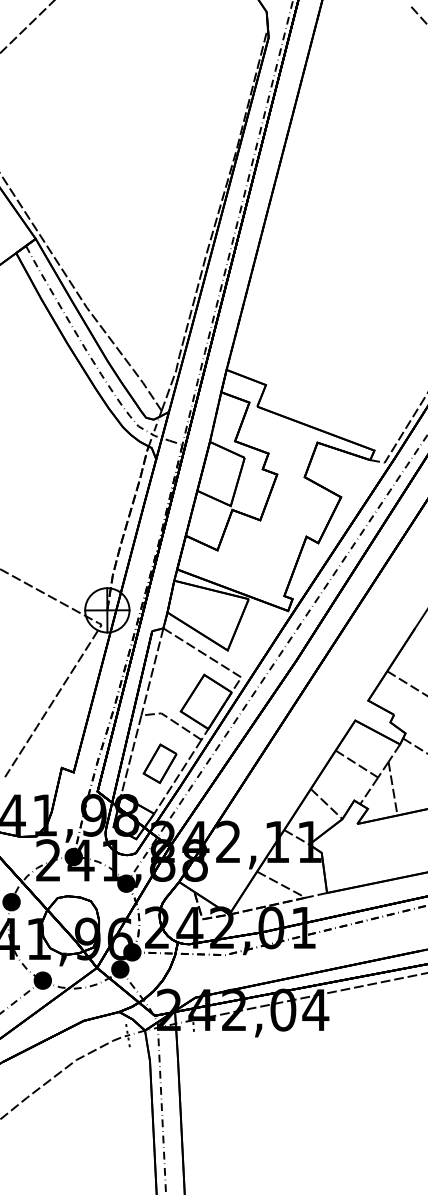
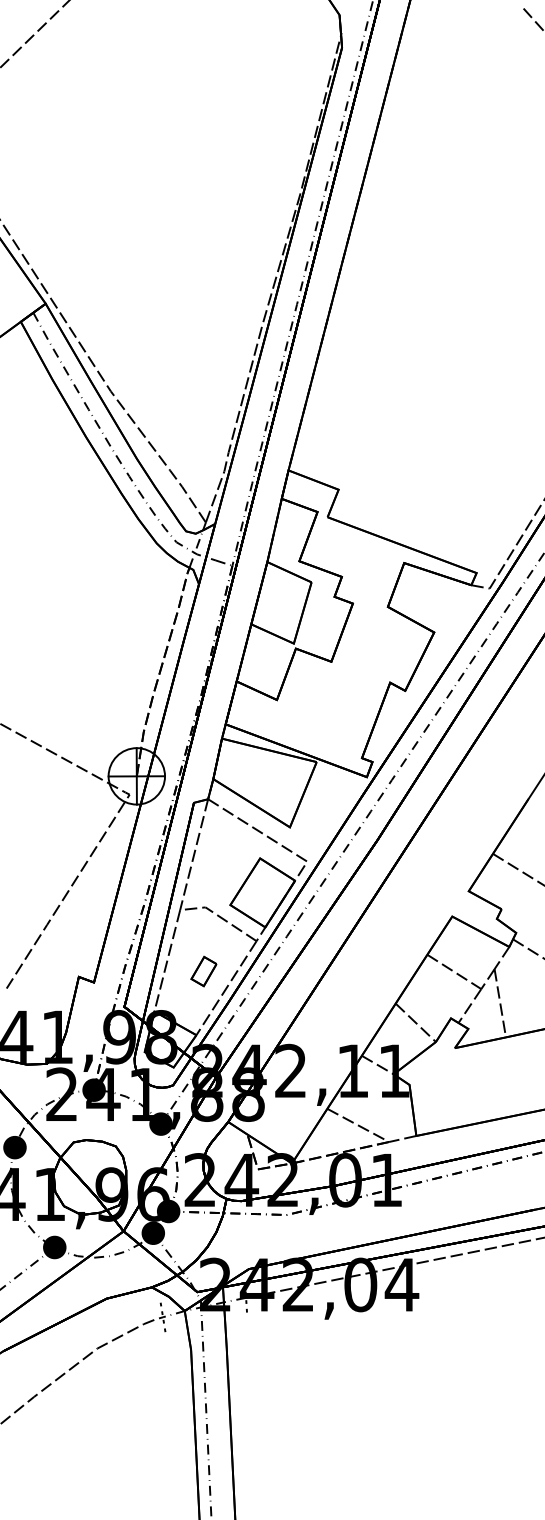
part: (159, 763) -> (203, 971), size x0.6

